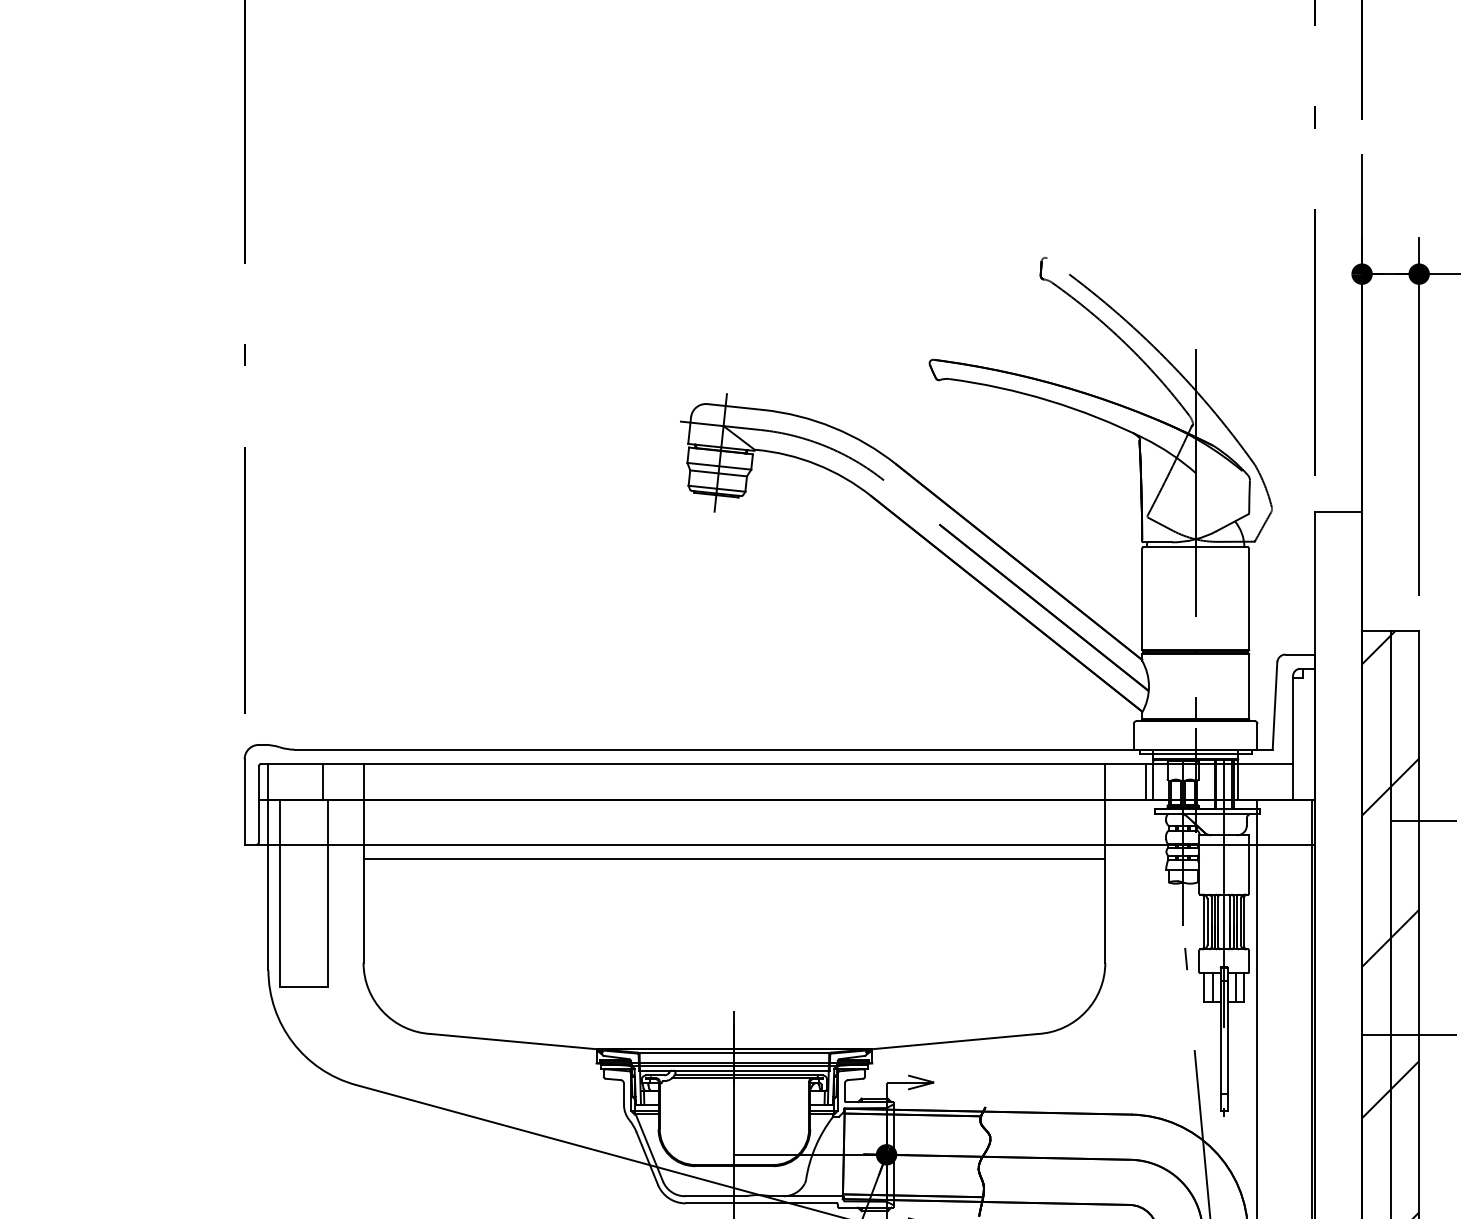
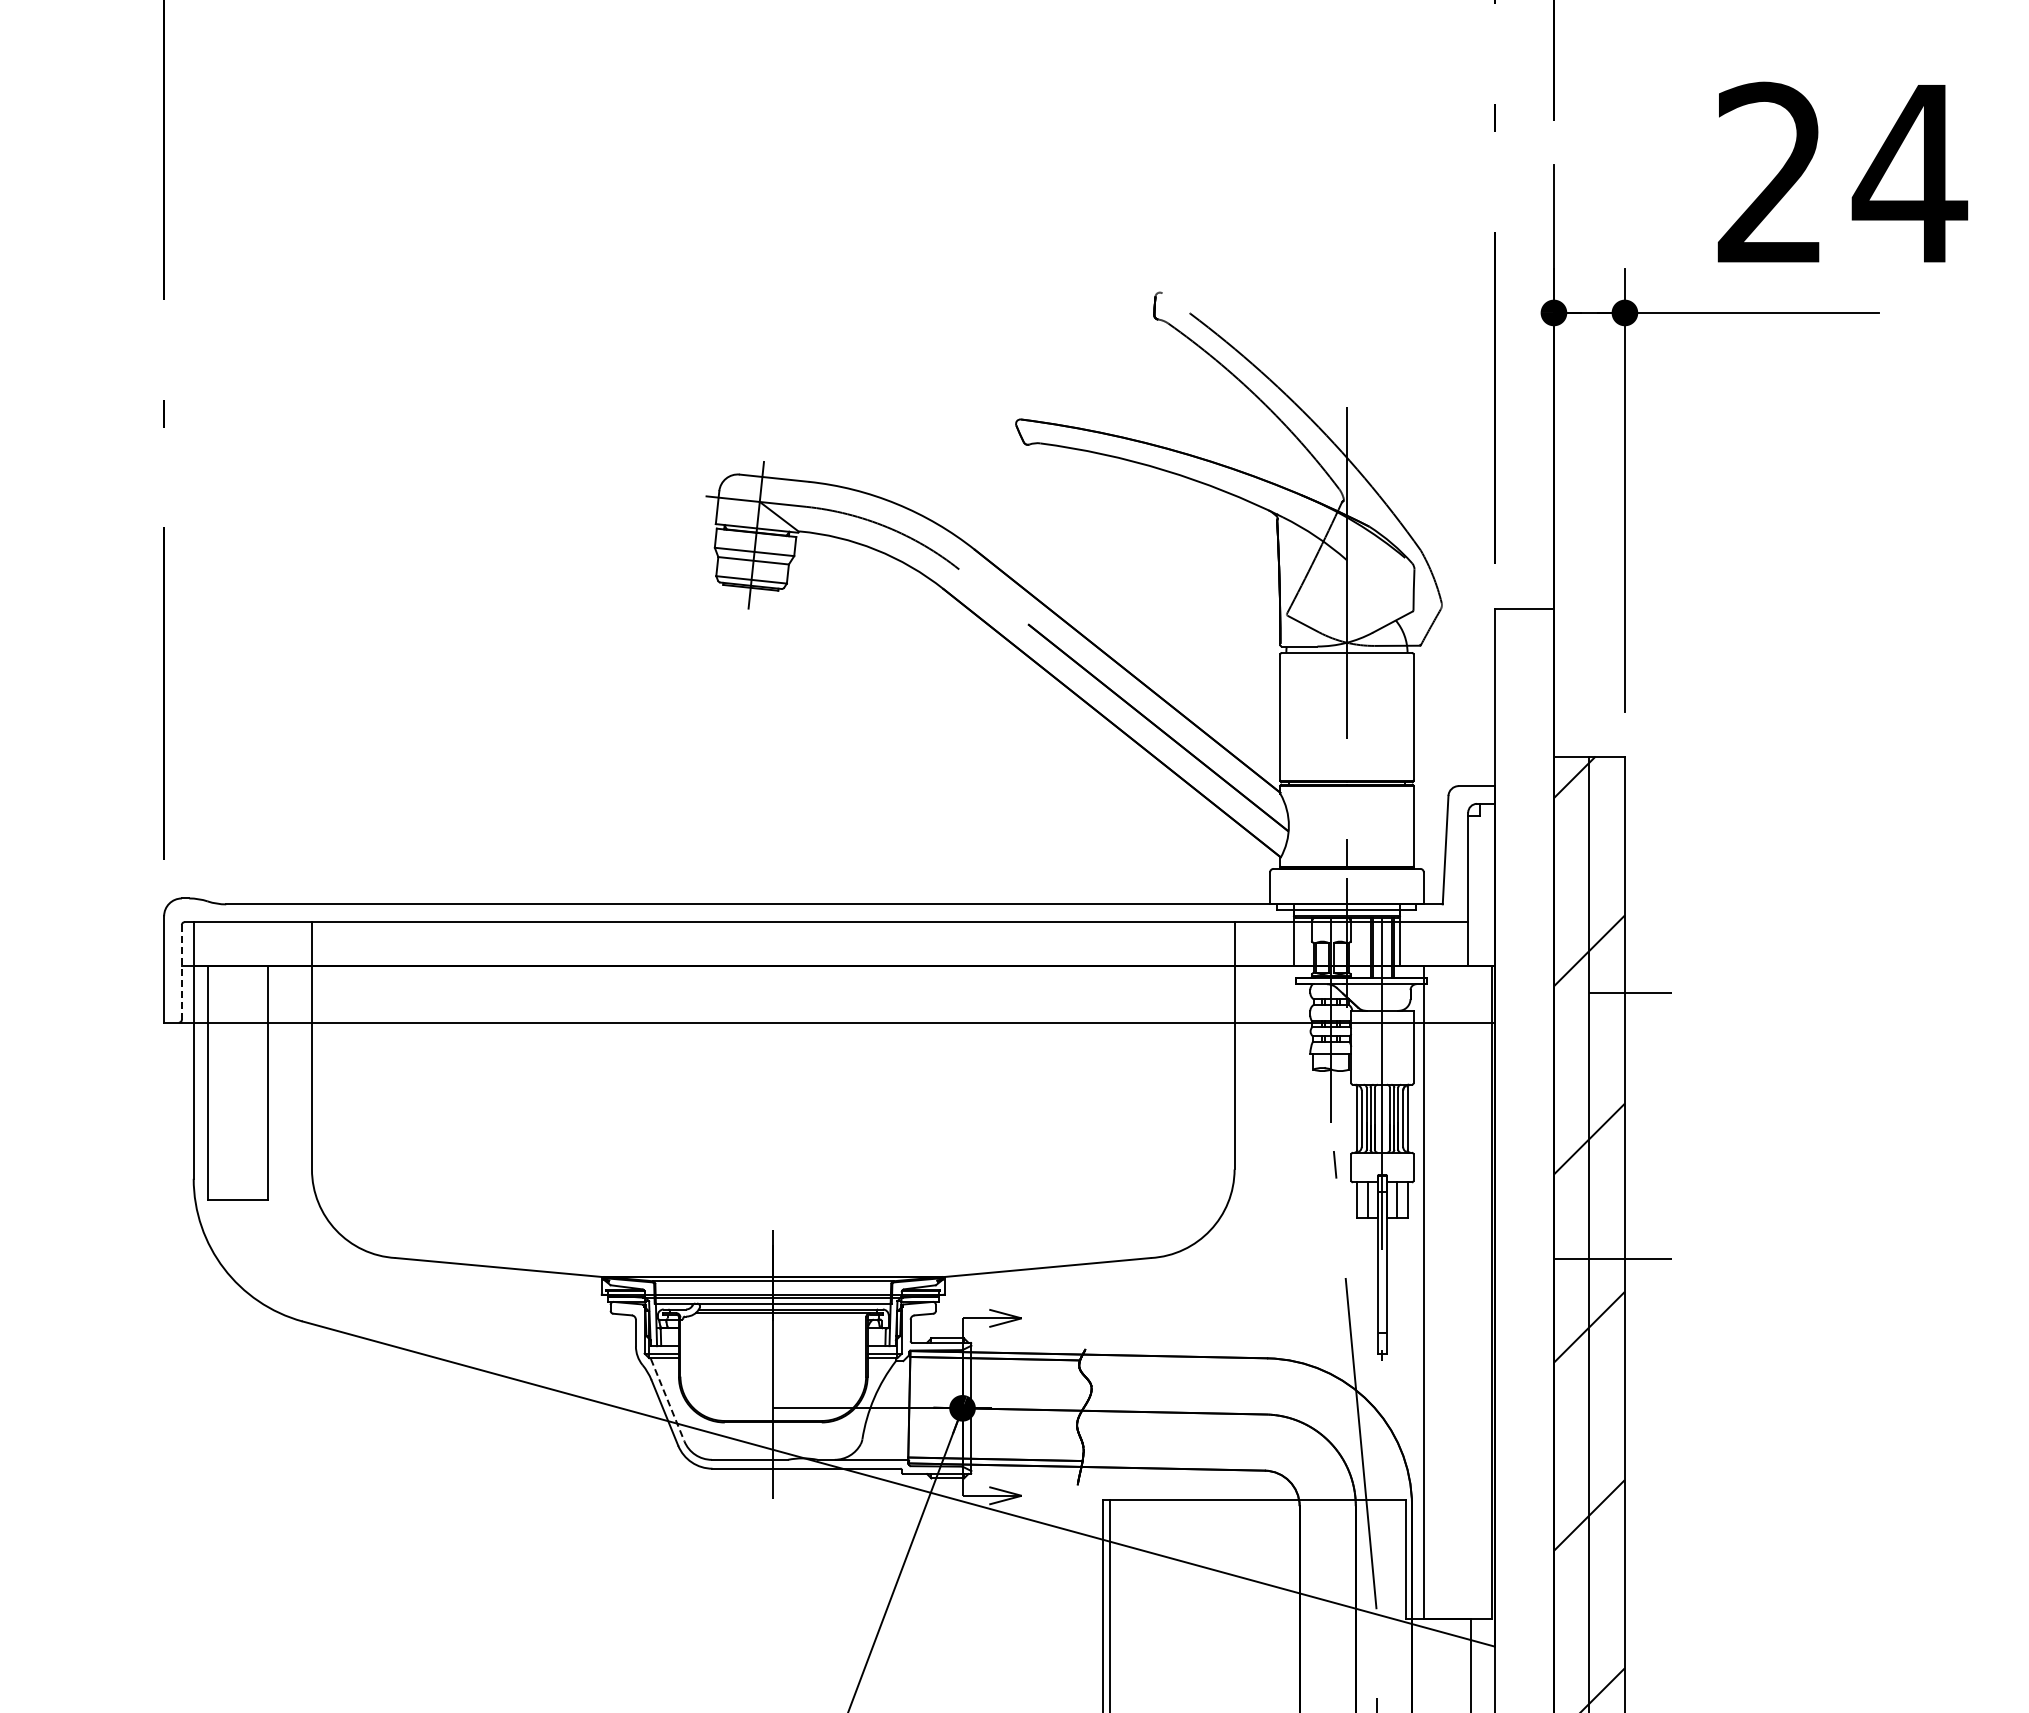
line: (322, 781) -> (261, 944), removed
line: (1145, 781) -> (1284, 944), removed
line: (258, 803) -> (181, 971), solid -> dashed
line: (733, 859) -> (772, 1040), removed
line: (649, 1148) -> (667, 1400), solid -> dashed

